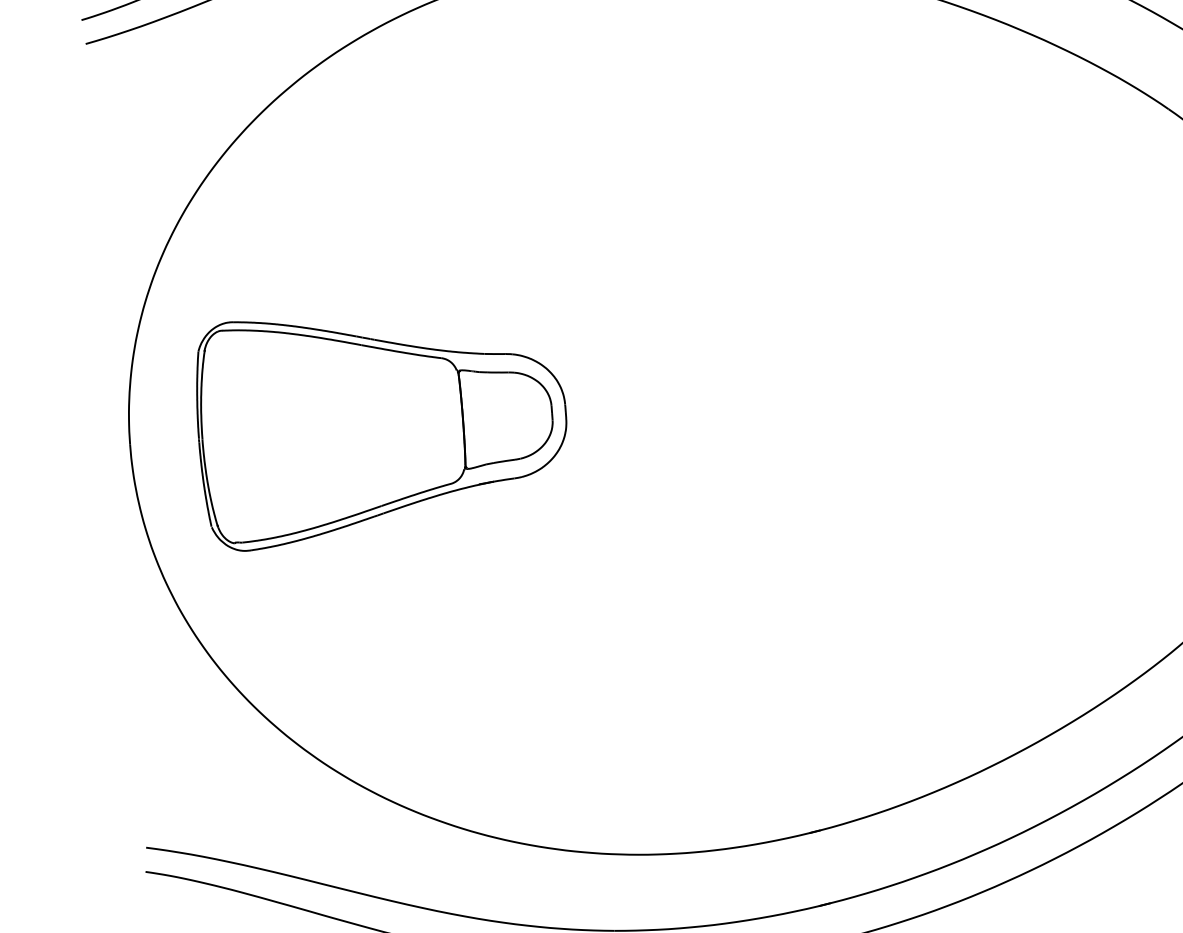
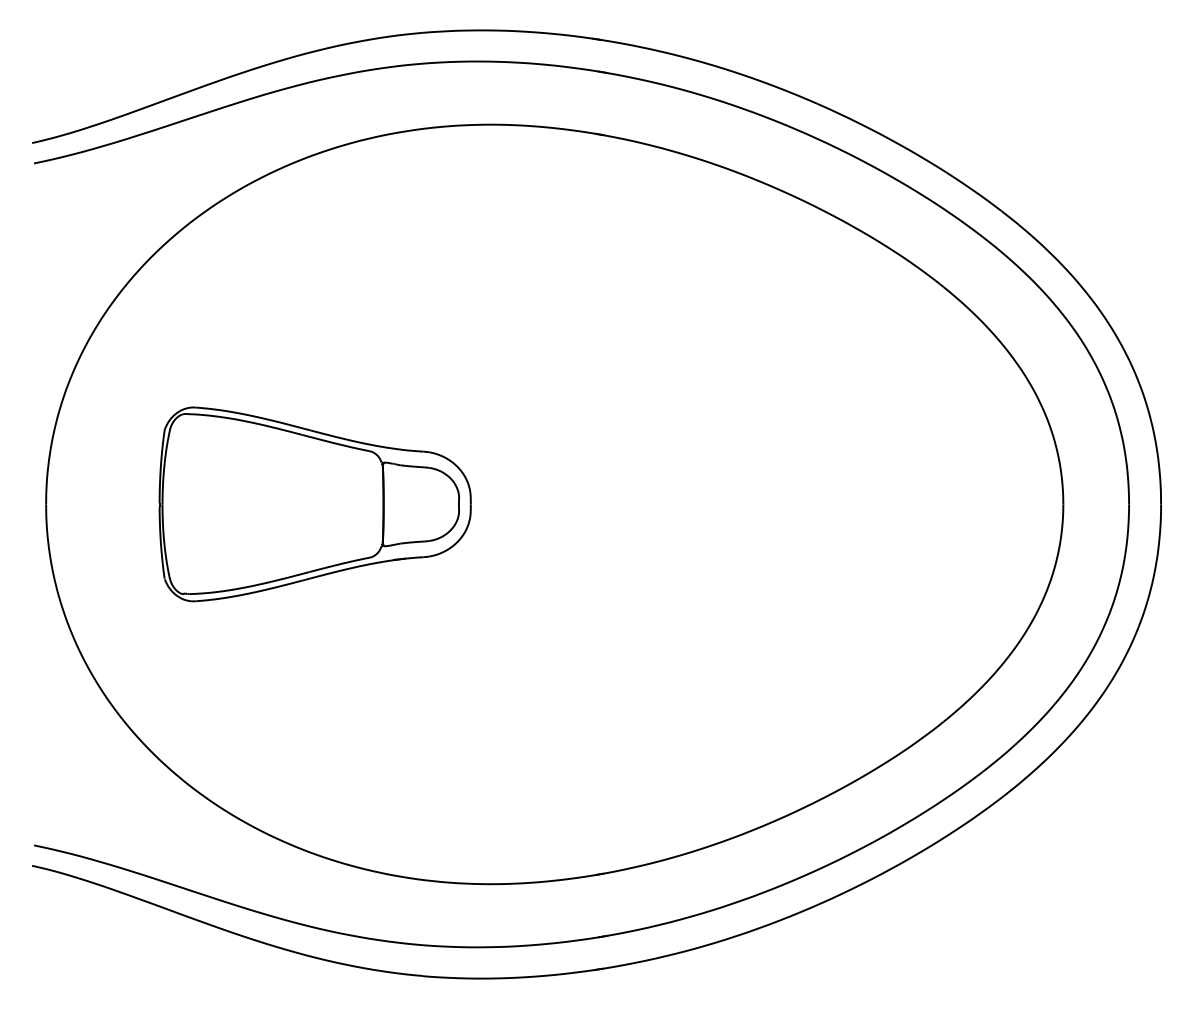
part: (381, 425) -> (314, 504), moved

